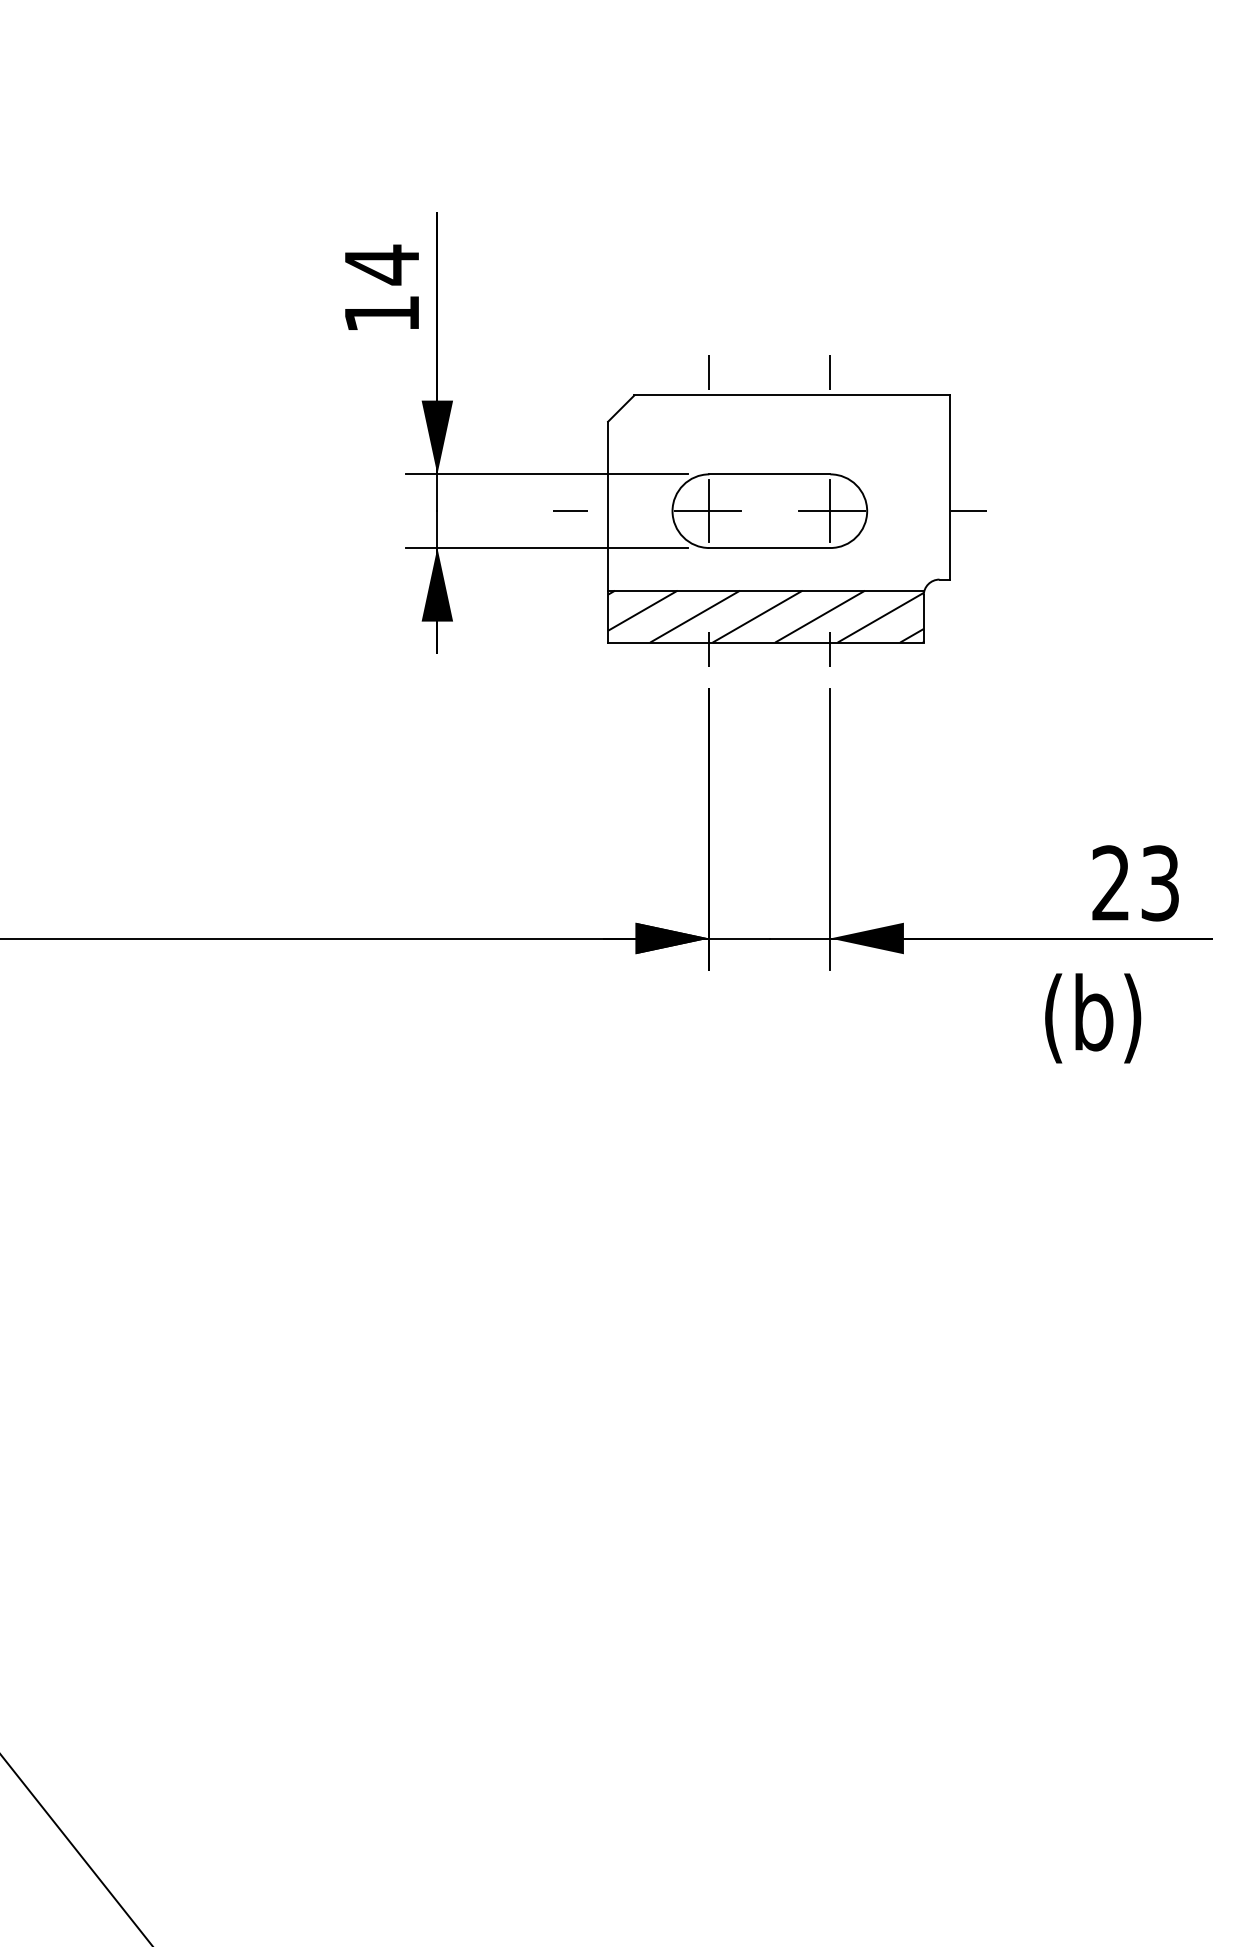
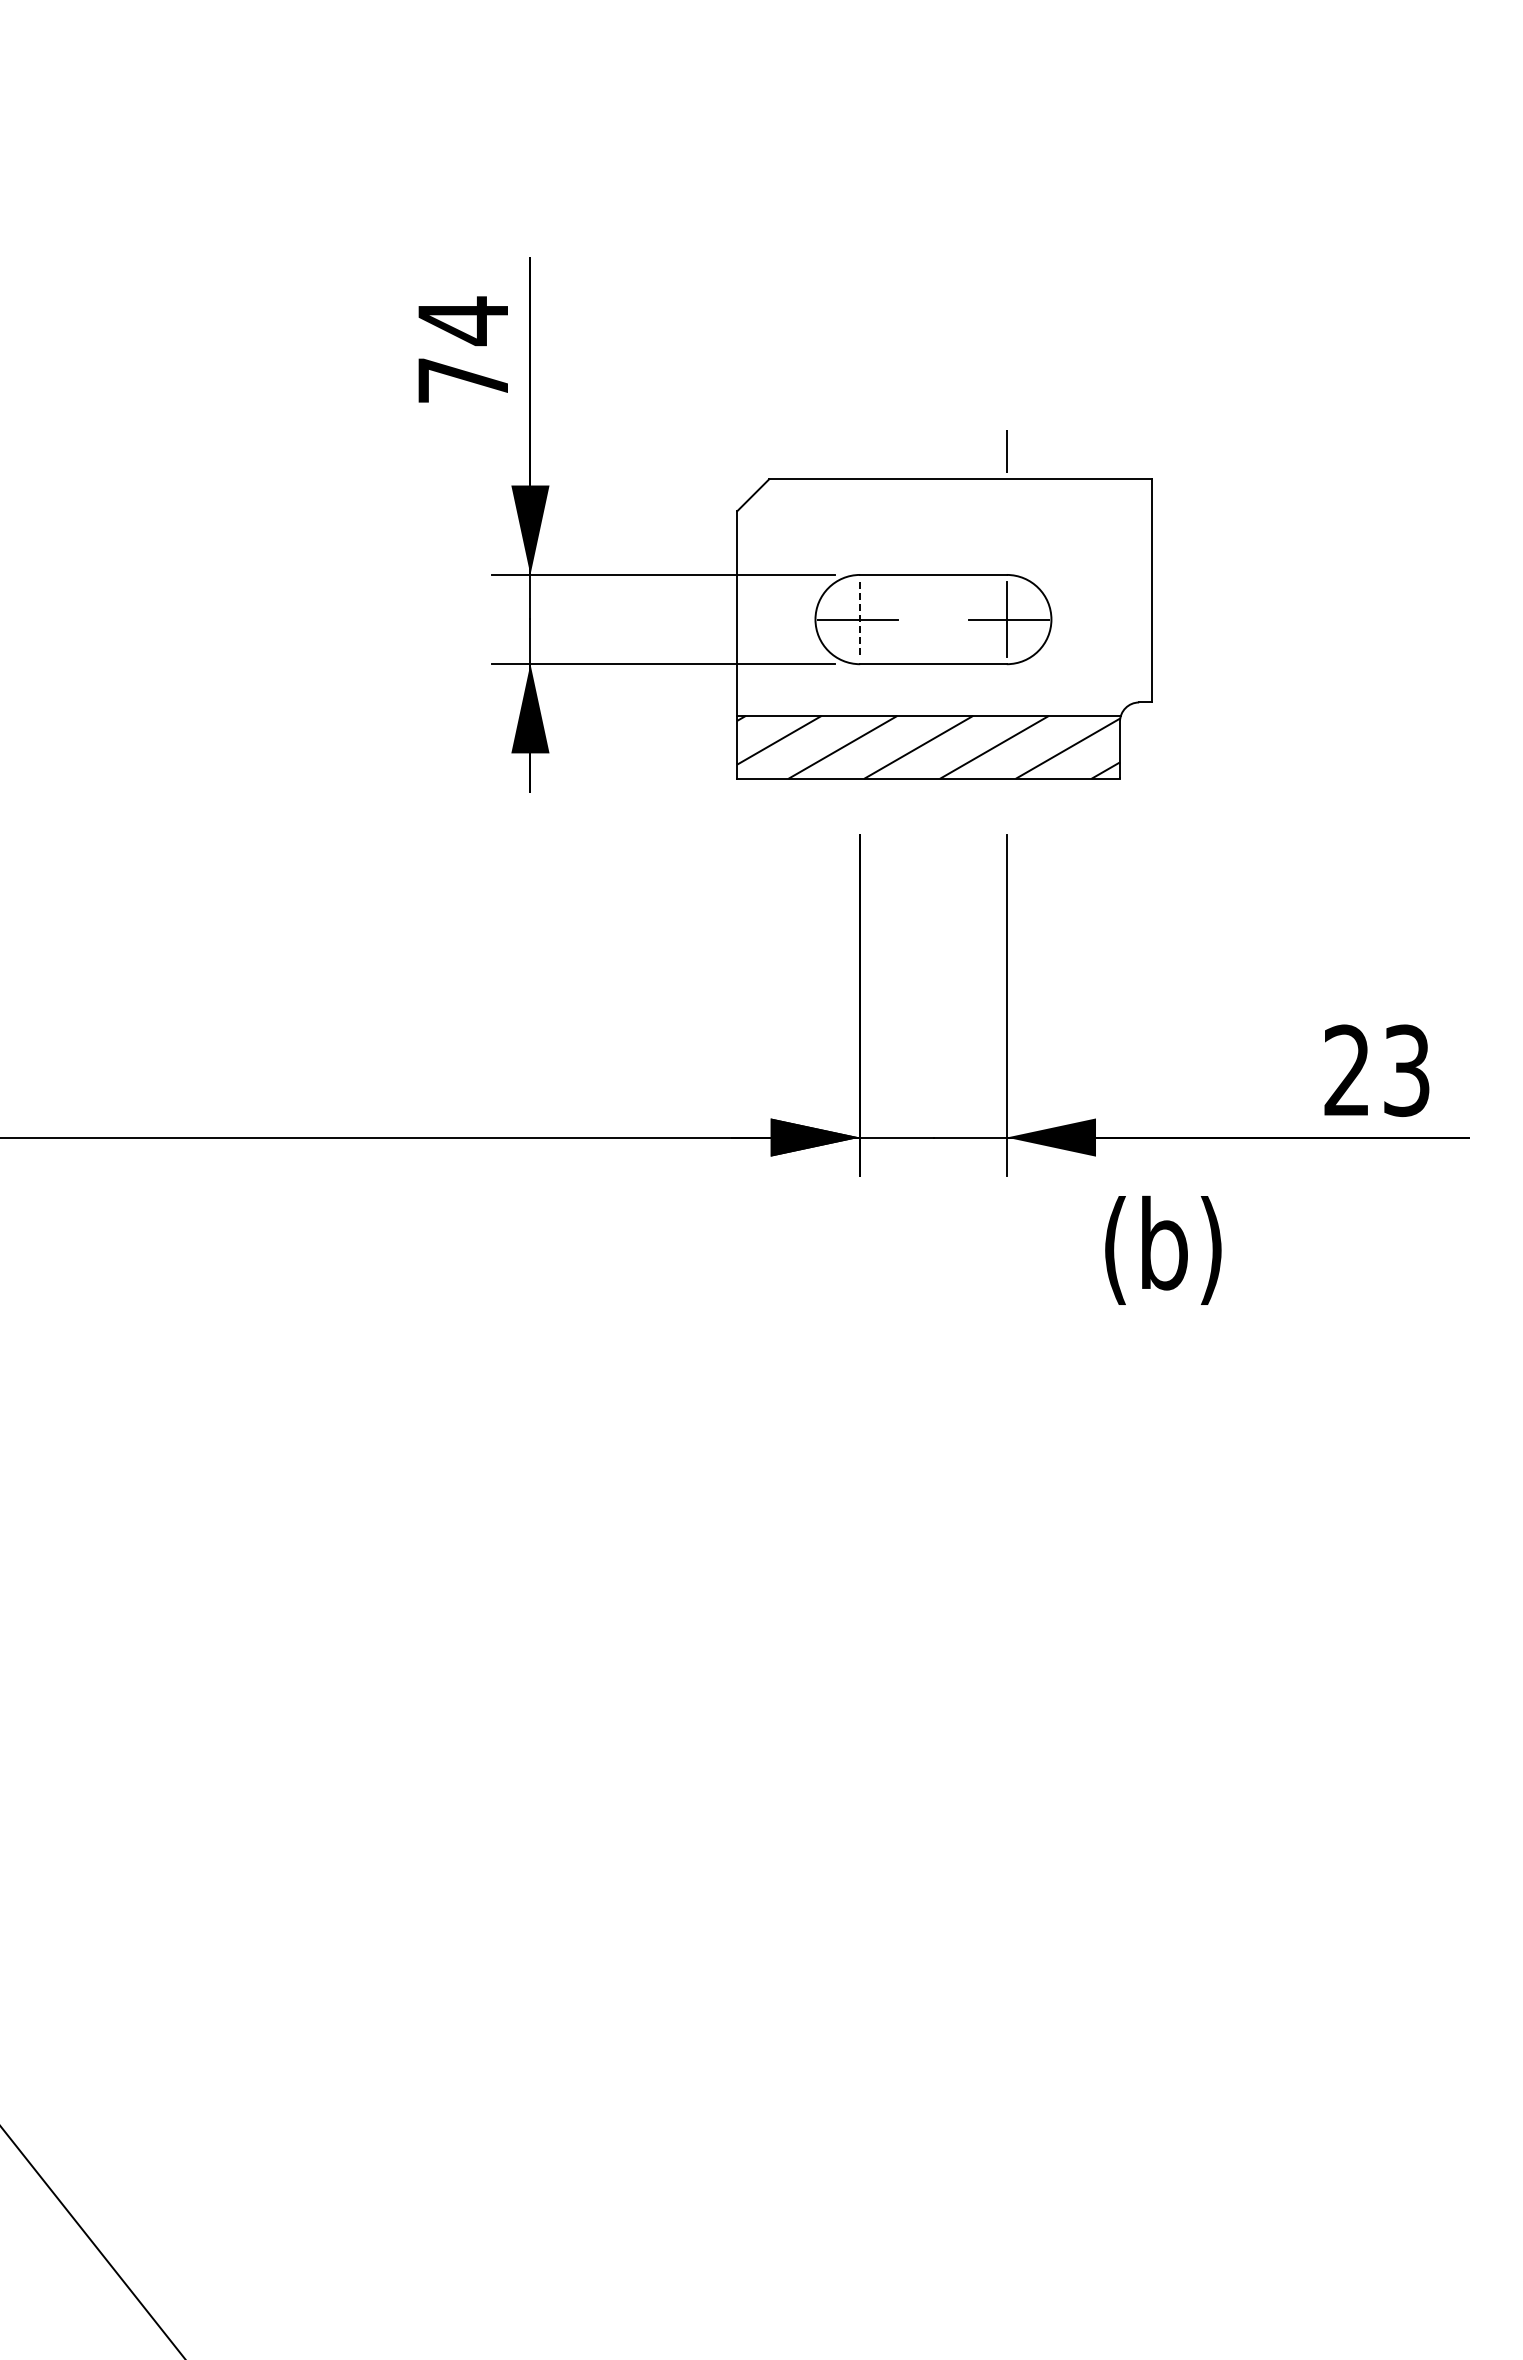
text: (381, 313) -> (462, 380), 14 -> 74
line: (709, 372) -> (860, 451), removed
line: (570, 511) -> (691, 619), removed
line: (709, 511) -> (860, 619), solid -> dashed
line: (968, 511) -> (1174, 619), removed
line: (709, 649) -> (860, 787), removed
line: (830, 649) -> (1006, 787), removed
text: (1093, 1017) -> (1163, 1249), moved

